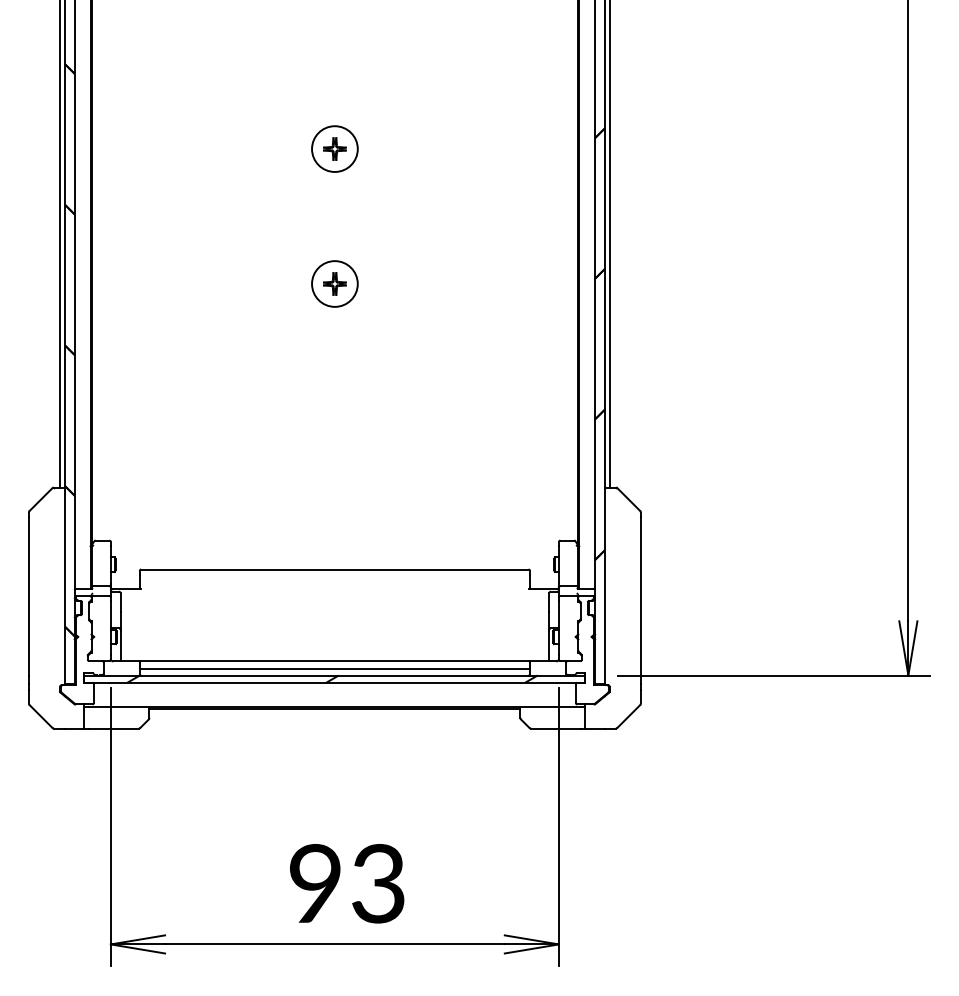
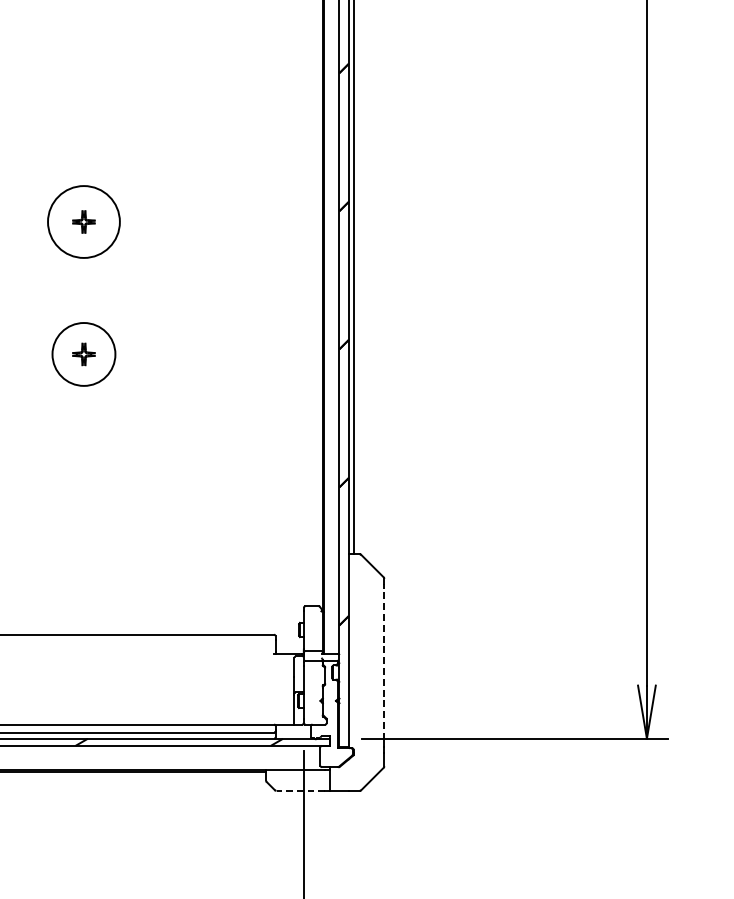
circle: (334, 148) -> (83, 221), size x1.6
circle: (334, 283) -> (83, 353), size x1.4
line: (640, 596) -> (383, 661), solid -> dashed
line: (555, 728) -> (300, 790), solid -> dashed

